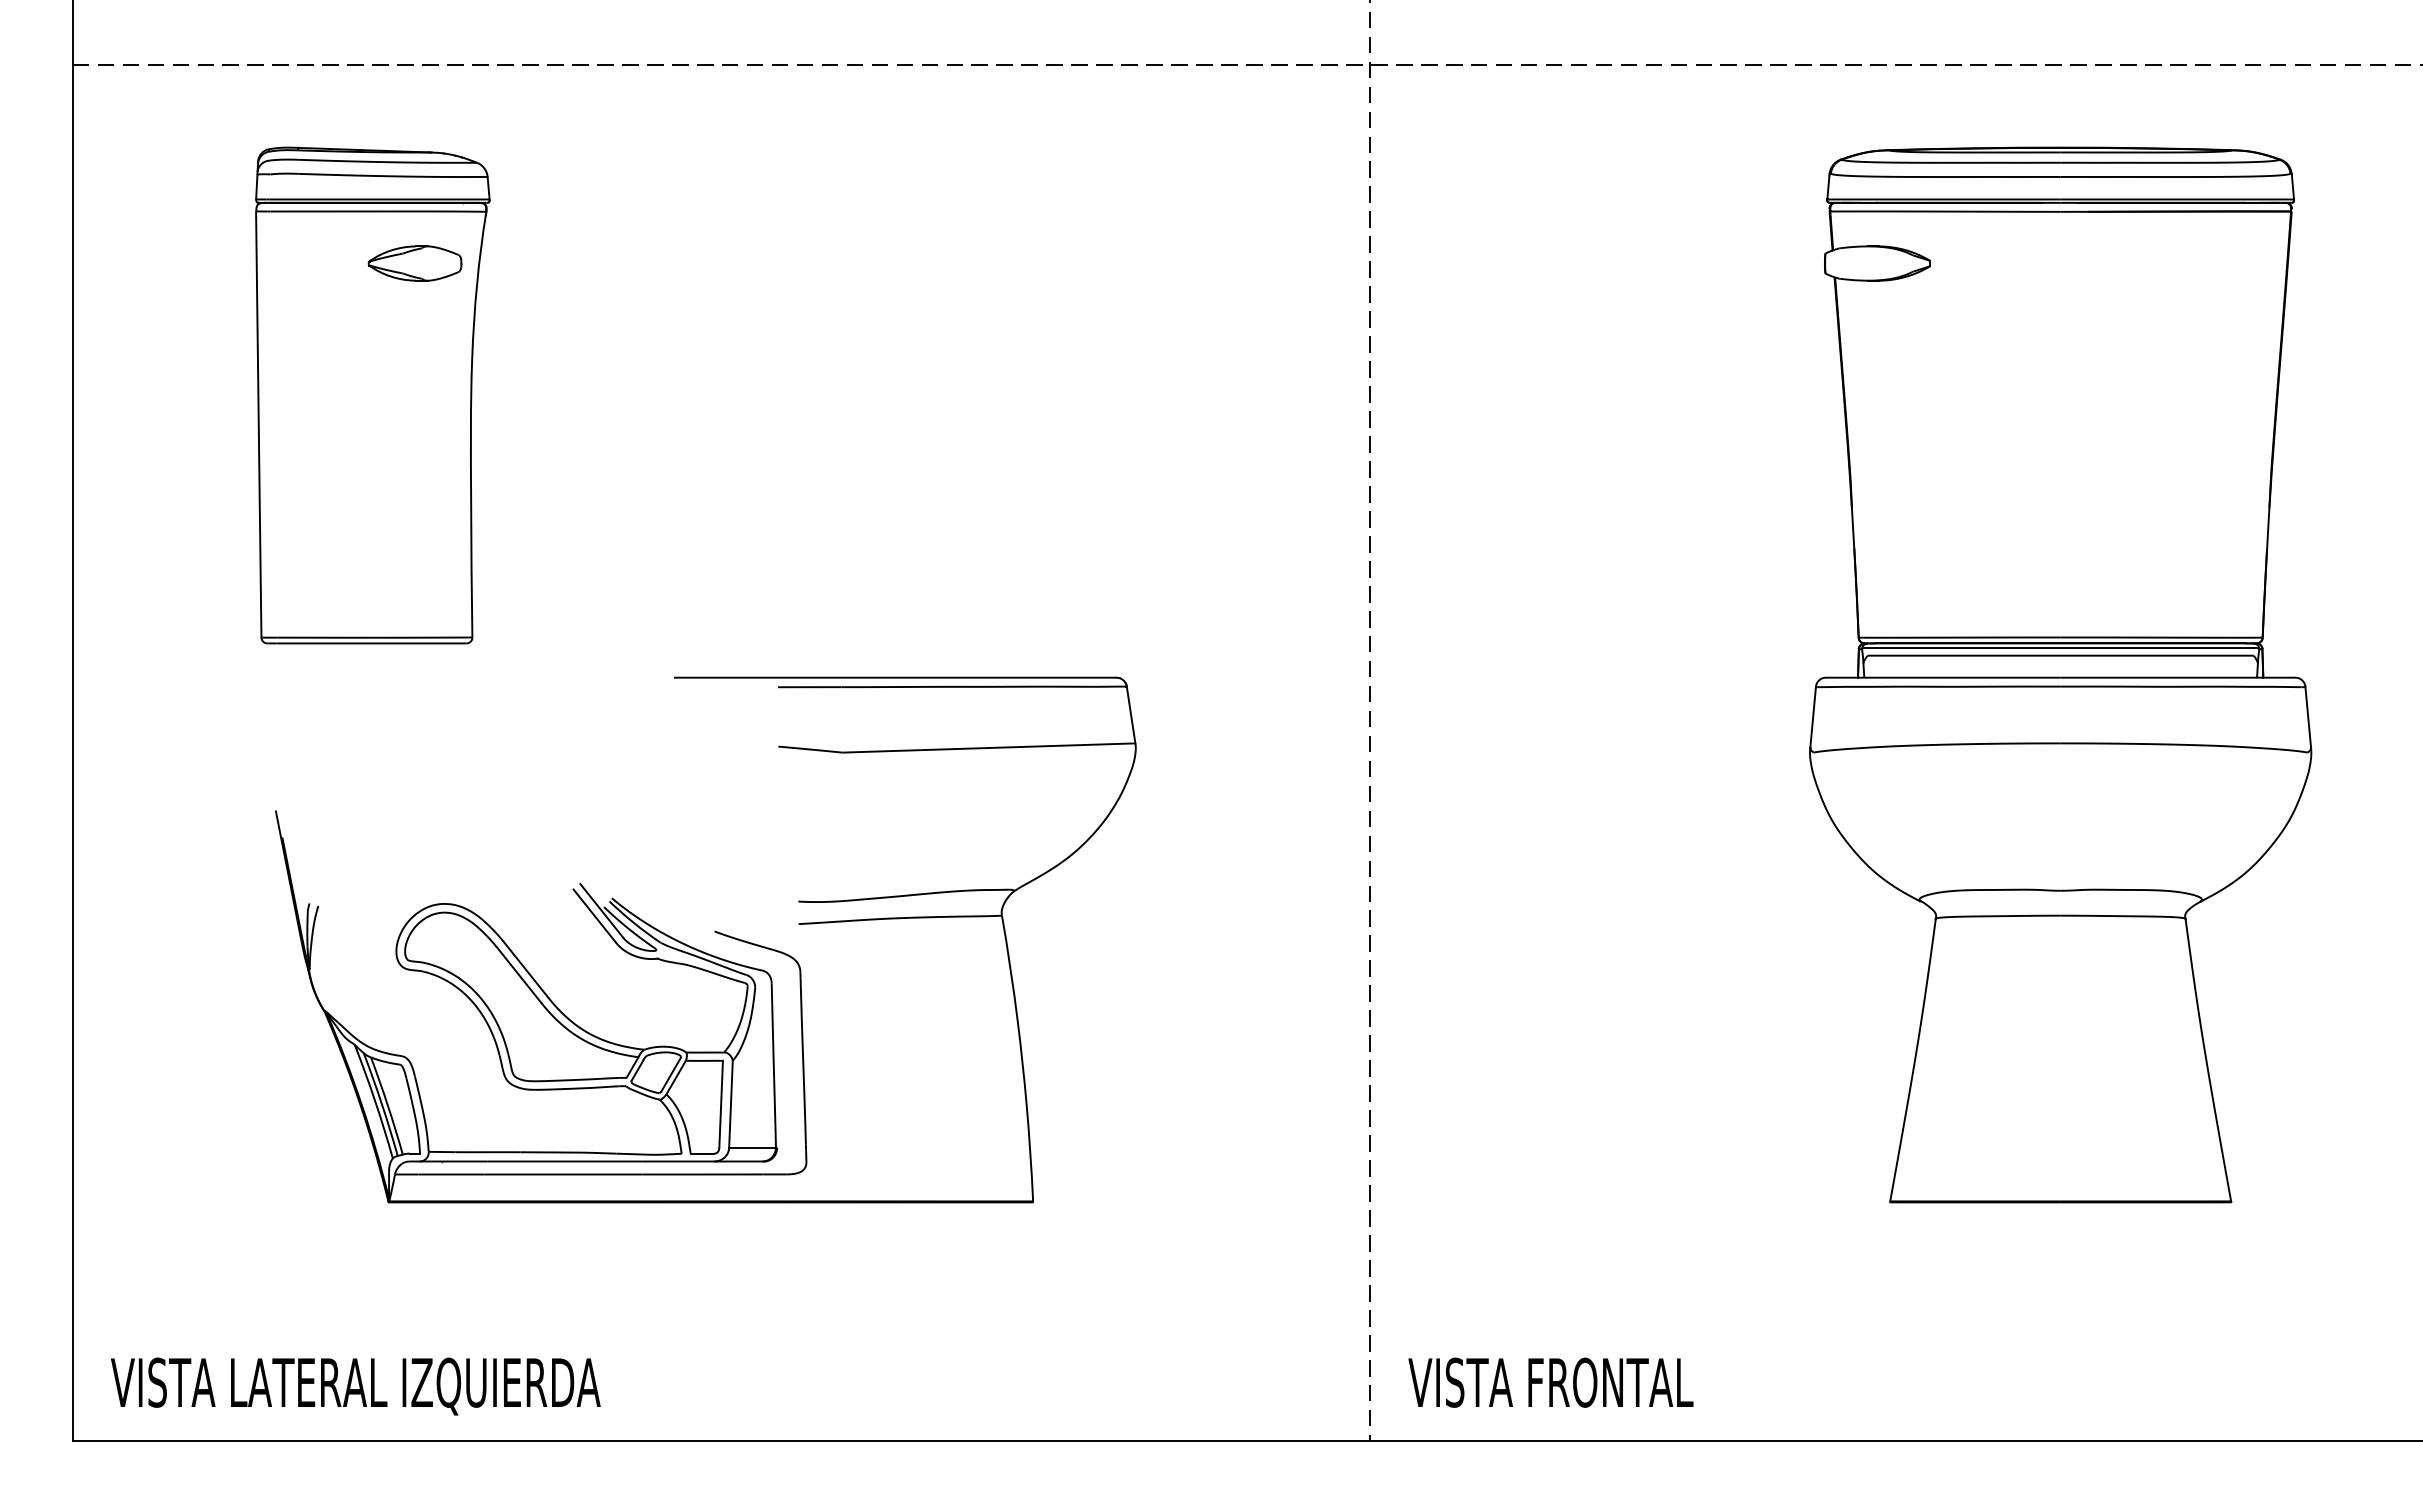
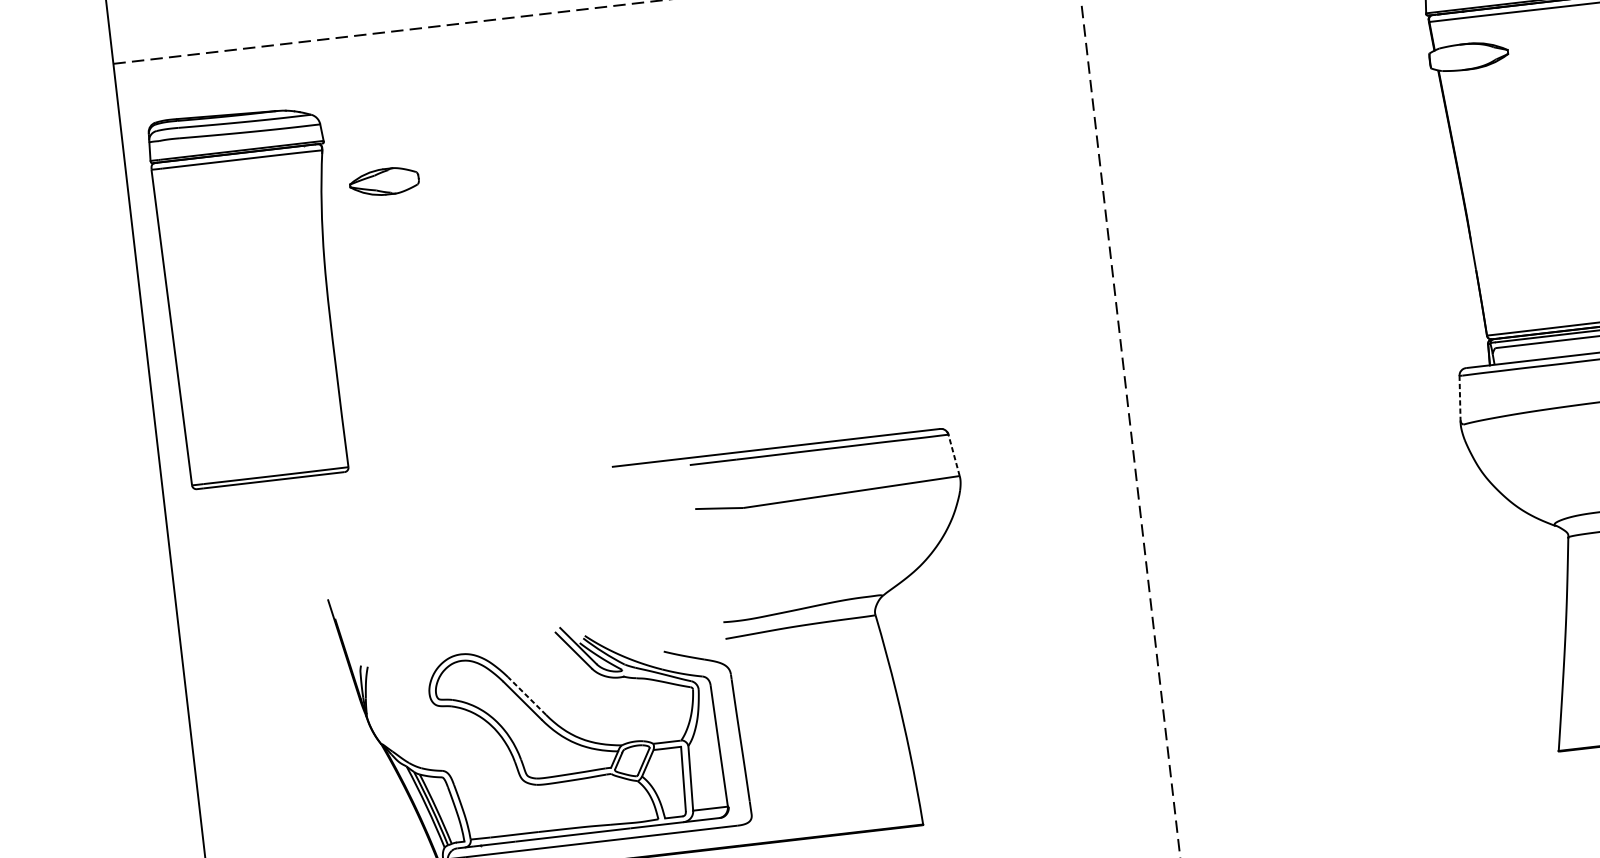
part: (372, 395) -> (253, 296), moved
line: (1131, 715) -> (954, 455), solid -> dashed
line: (1813, 717) -> (1460, 398), solid -> dashed
line: (525, 969) -> (526, 696), solid -> dashed

